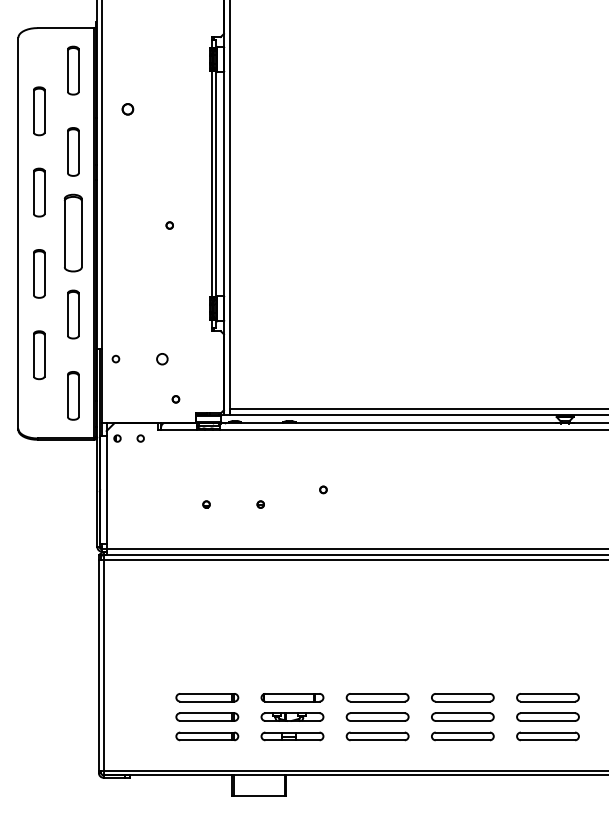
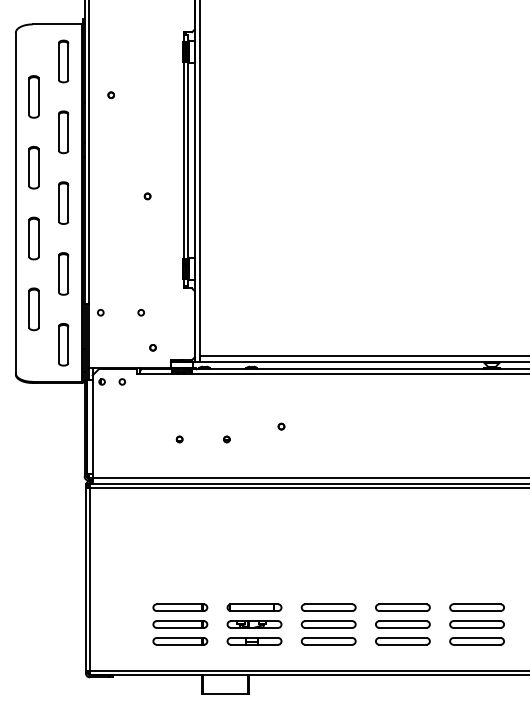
part: (127, 109) -> (110, 95), size x0.62
part: (73, 233) -> (63, 203), size x0.62
circle: (162, 358) -> (141, 312), size x0.62

